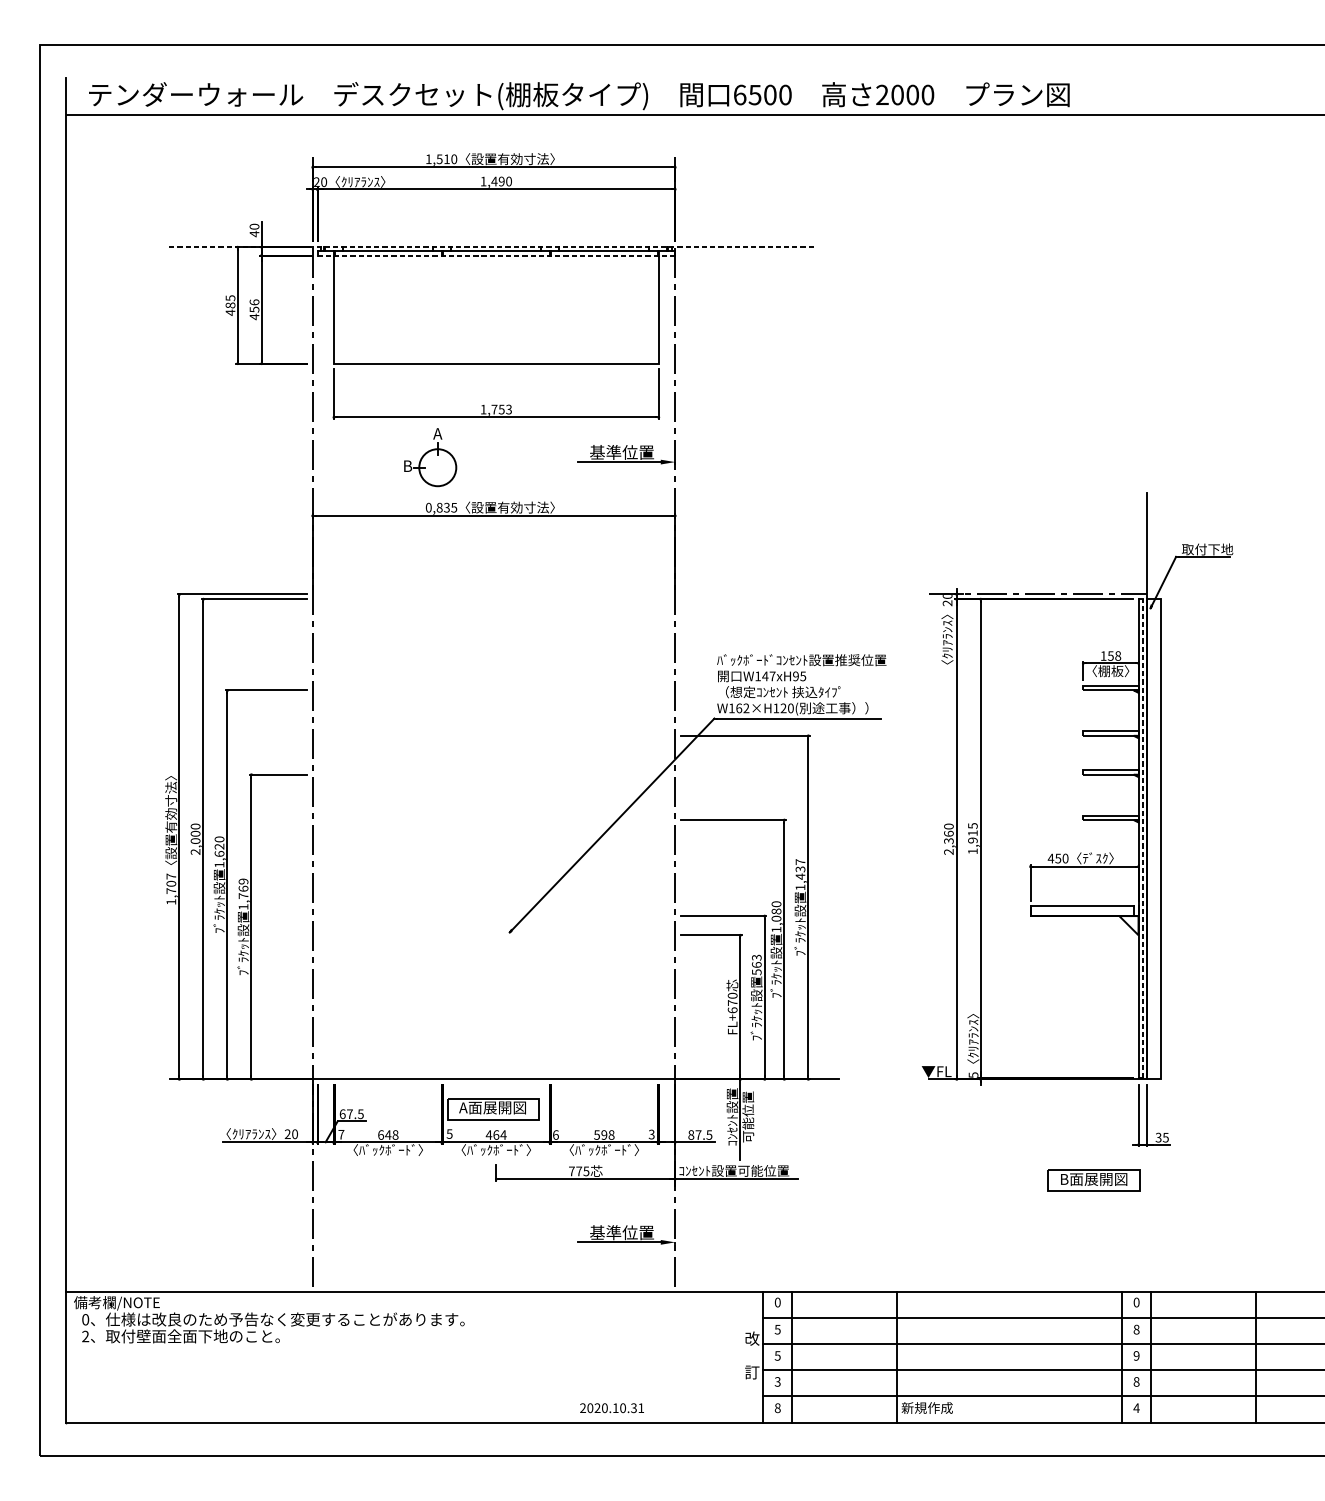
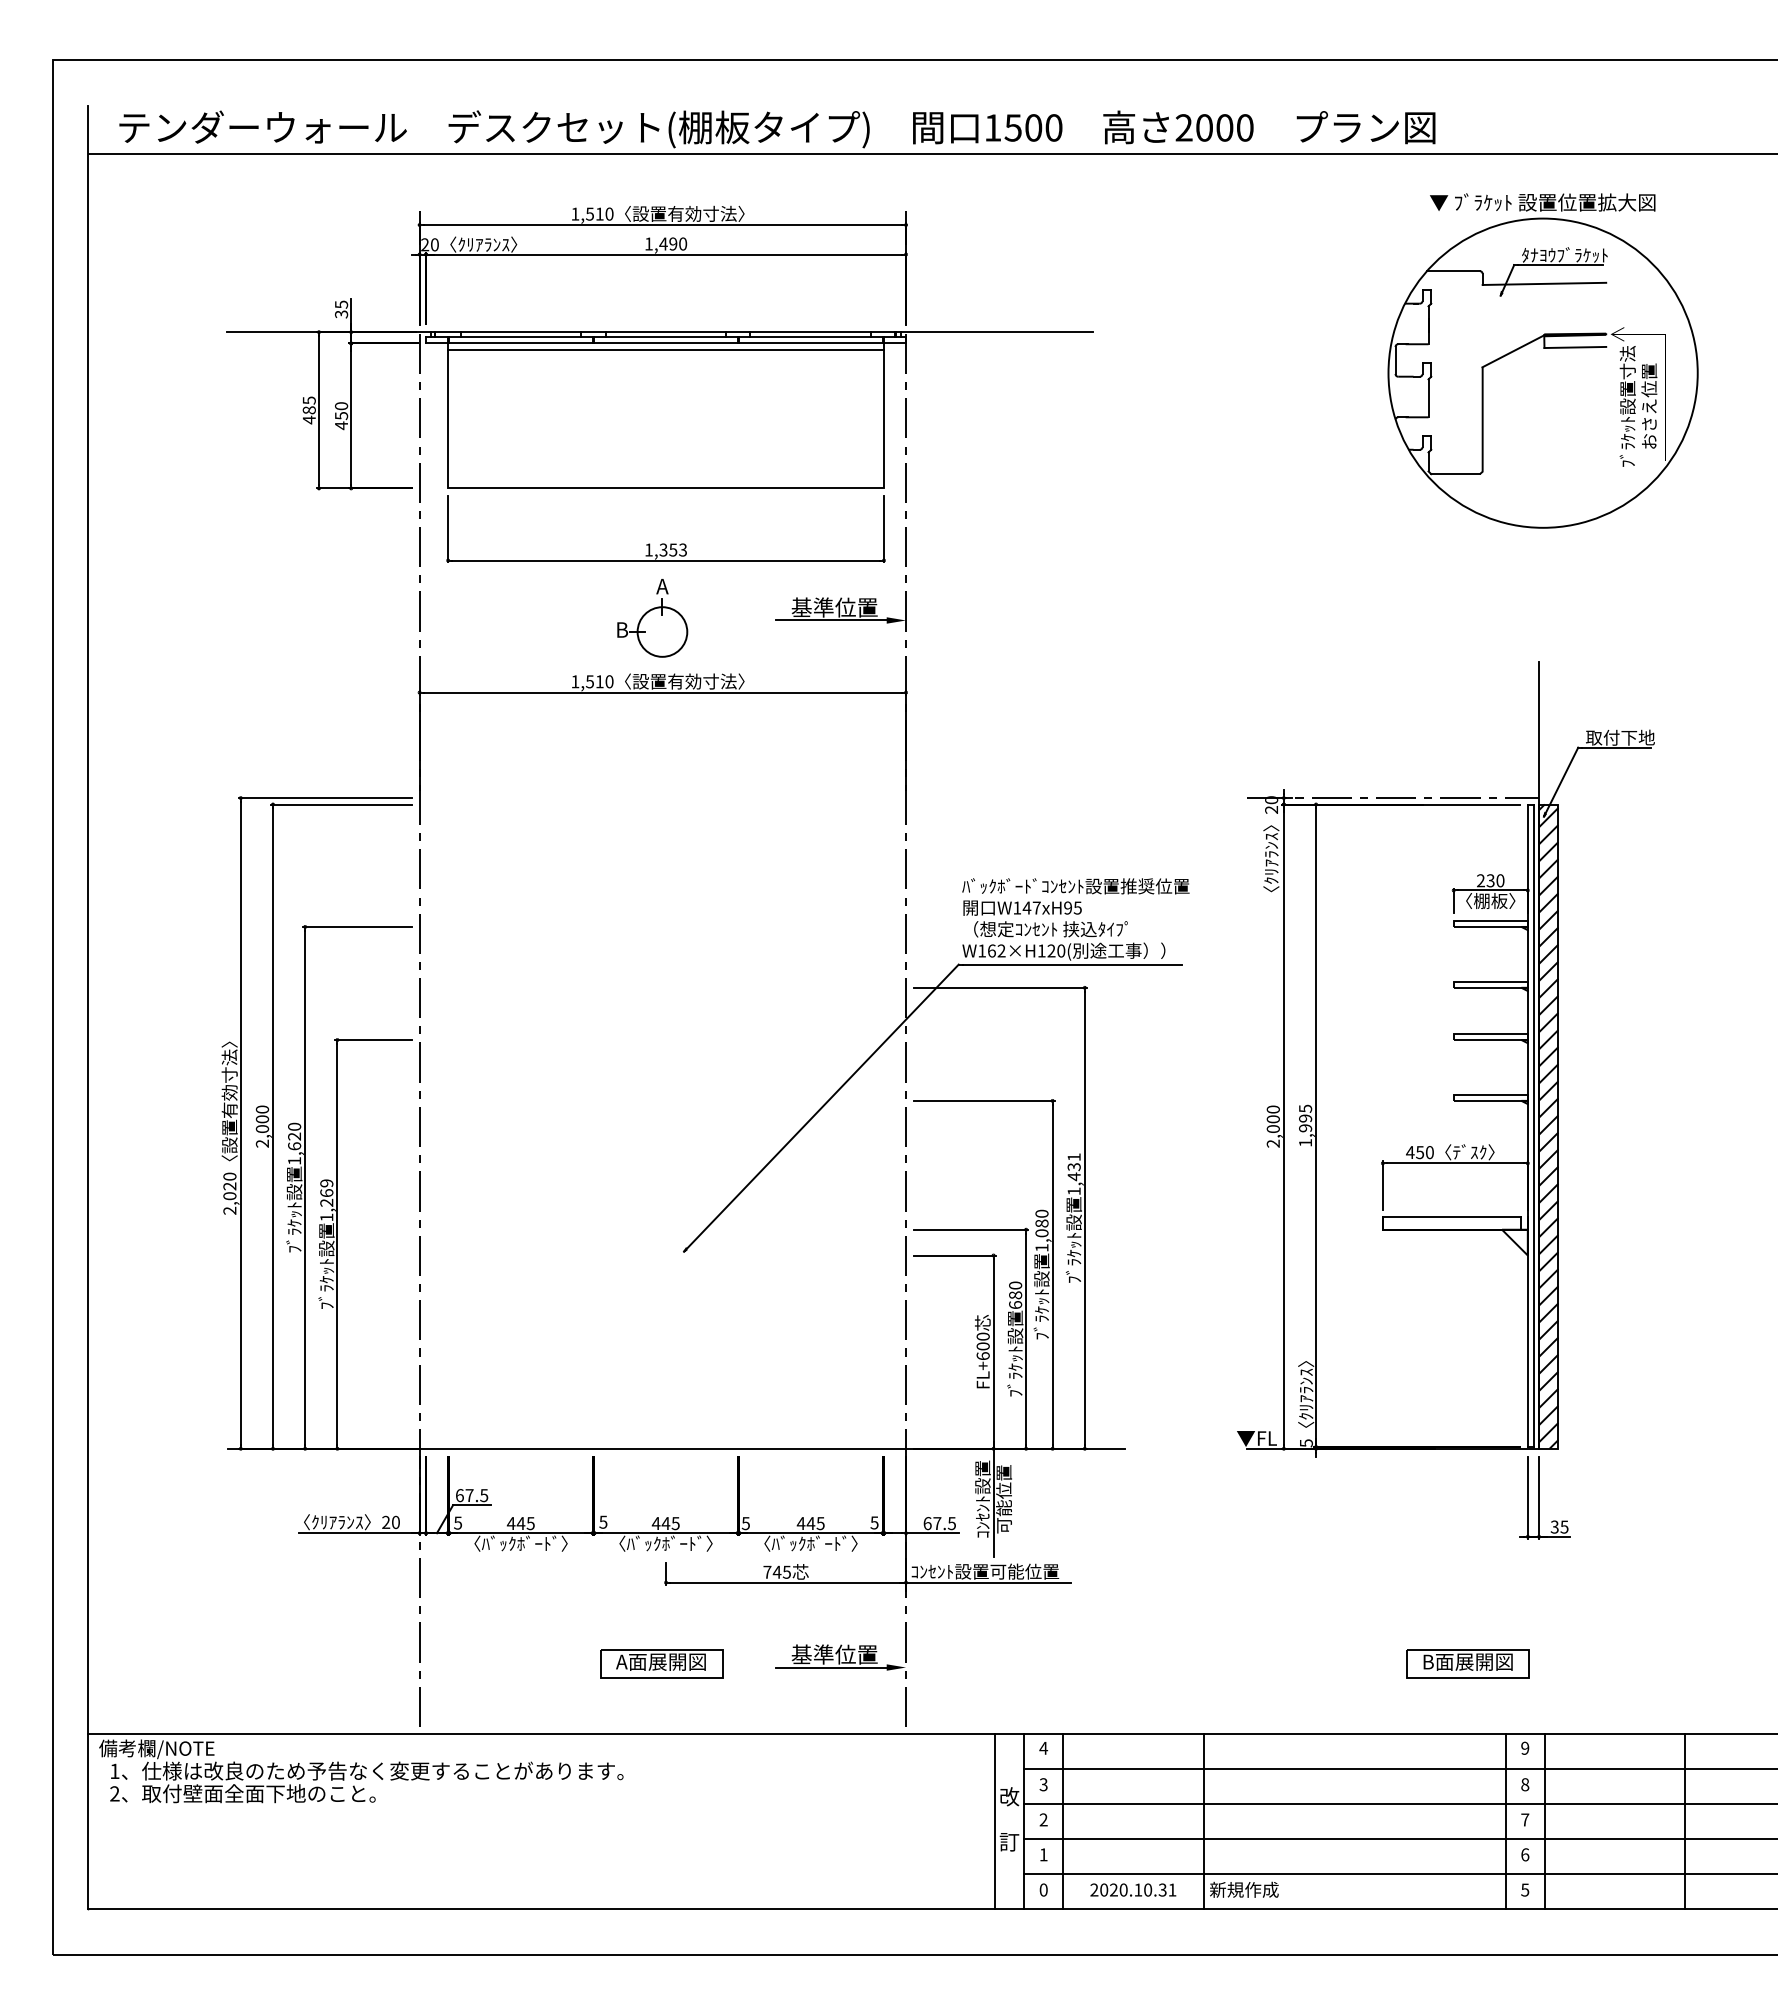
text: (740, 94) -> (993, 127), 6500 -> 1500
text: (254, 230) -> (341, 309), 40 -> 35
line: (492, 247) -> (660, 332), dashed -> solid
line: (496, 255) -> (666, 343), dashed -> solid
line: (495, 260) -> (665, 349), added
part: (1149, 268) -> (1542, 360), added
text: (254, 302) -> (341, 406), 456 -> 450
text: (494, 409) -> (663, 549), 1,753 -> 1,353
part: (430, 457) -> (652, 618), moved
text: (441, 507) -> (592, 681), 0,835 -> 1,510
text: (1110, 655) -> (1490, 880), 158 -> 230
text: (972, 833) -> (1305, 1118), 1,915 -> 1,995
text: (948, 837) -> (1272, 1124), 2,360 -> 2,000
line: (1142, 838) -> (1533, 1125), dashed -> solid
hatch: (1153, 839) -> (1548, 1126), added
text: (799, 862) -> (1073, 1157), 1,437 -> 1,431
text: (171, 889) -> (229, 1193), 1,707 -> 2,020
text: (243, 895) -> (326, 1202), 1,769 -> 1,269
text: (756, 965) -> (1015, 1295), 563 -> 680
text: (732, 1003) -> (982, 1346), FL+670 -> FL+600
part: (492, 1108) -> (661, 1663), moved
text: (341, 1134) -> (458, 1522), 7 -> 5
text: (651, 1134) -> (874, 1522), 3 -> 5
text: (387, 1135) -> (520, 1523), 648 -> 445
text: (499, 1135) -> (670, 1523), 464 -> 445
text: (555, 1135) -> (745, 1523), 6 -> 5
text: (604, 1135) -> (810, 1523), 598 -> 445
text: (691, 1135) -> (927, 1523), 87.5 -> 67.5
text: (578, 1170) -> (776, 1571), 775 -> 745
part: (1093, 1180) -> (1467, 1663), moved
text: (777, 1301) -> (1043, 1747), 0 -> 4
text: (1136, 1302) -> (1525, 1748), 0 -> 9
text: (85, 1319) -> (114, 1771), 0 -> 1
text: (777, 1329) -> (1043, 1784), 5 -> 3
text: (777, 1355) -> (1043, 1819), 5 -> 2
text: (1136, 1355) -> (1525, 1819), 9 -> 7
line: (741, 1357) -> (994, 1821), added
text: (777, 1381) -> (1043, 1854), 3 -> 1
text: (1136, 1381) -> (1525, 1854), 8 -> 6
text: (612, 1407) -> (1133, 1889), moved
text: (1136, 1407) -> (1524, 1889), 4 -> 5
text: (777, 1408) -> (1043, 1890), 8 -> 0

